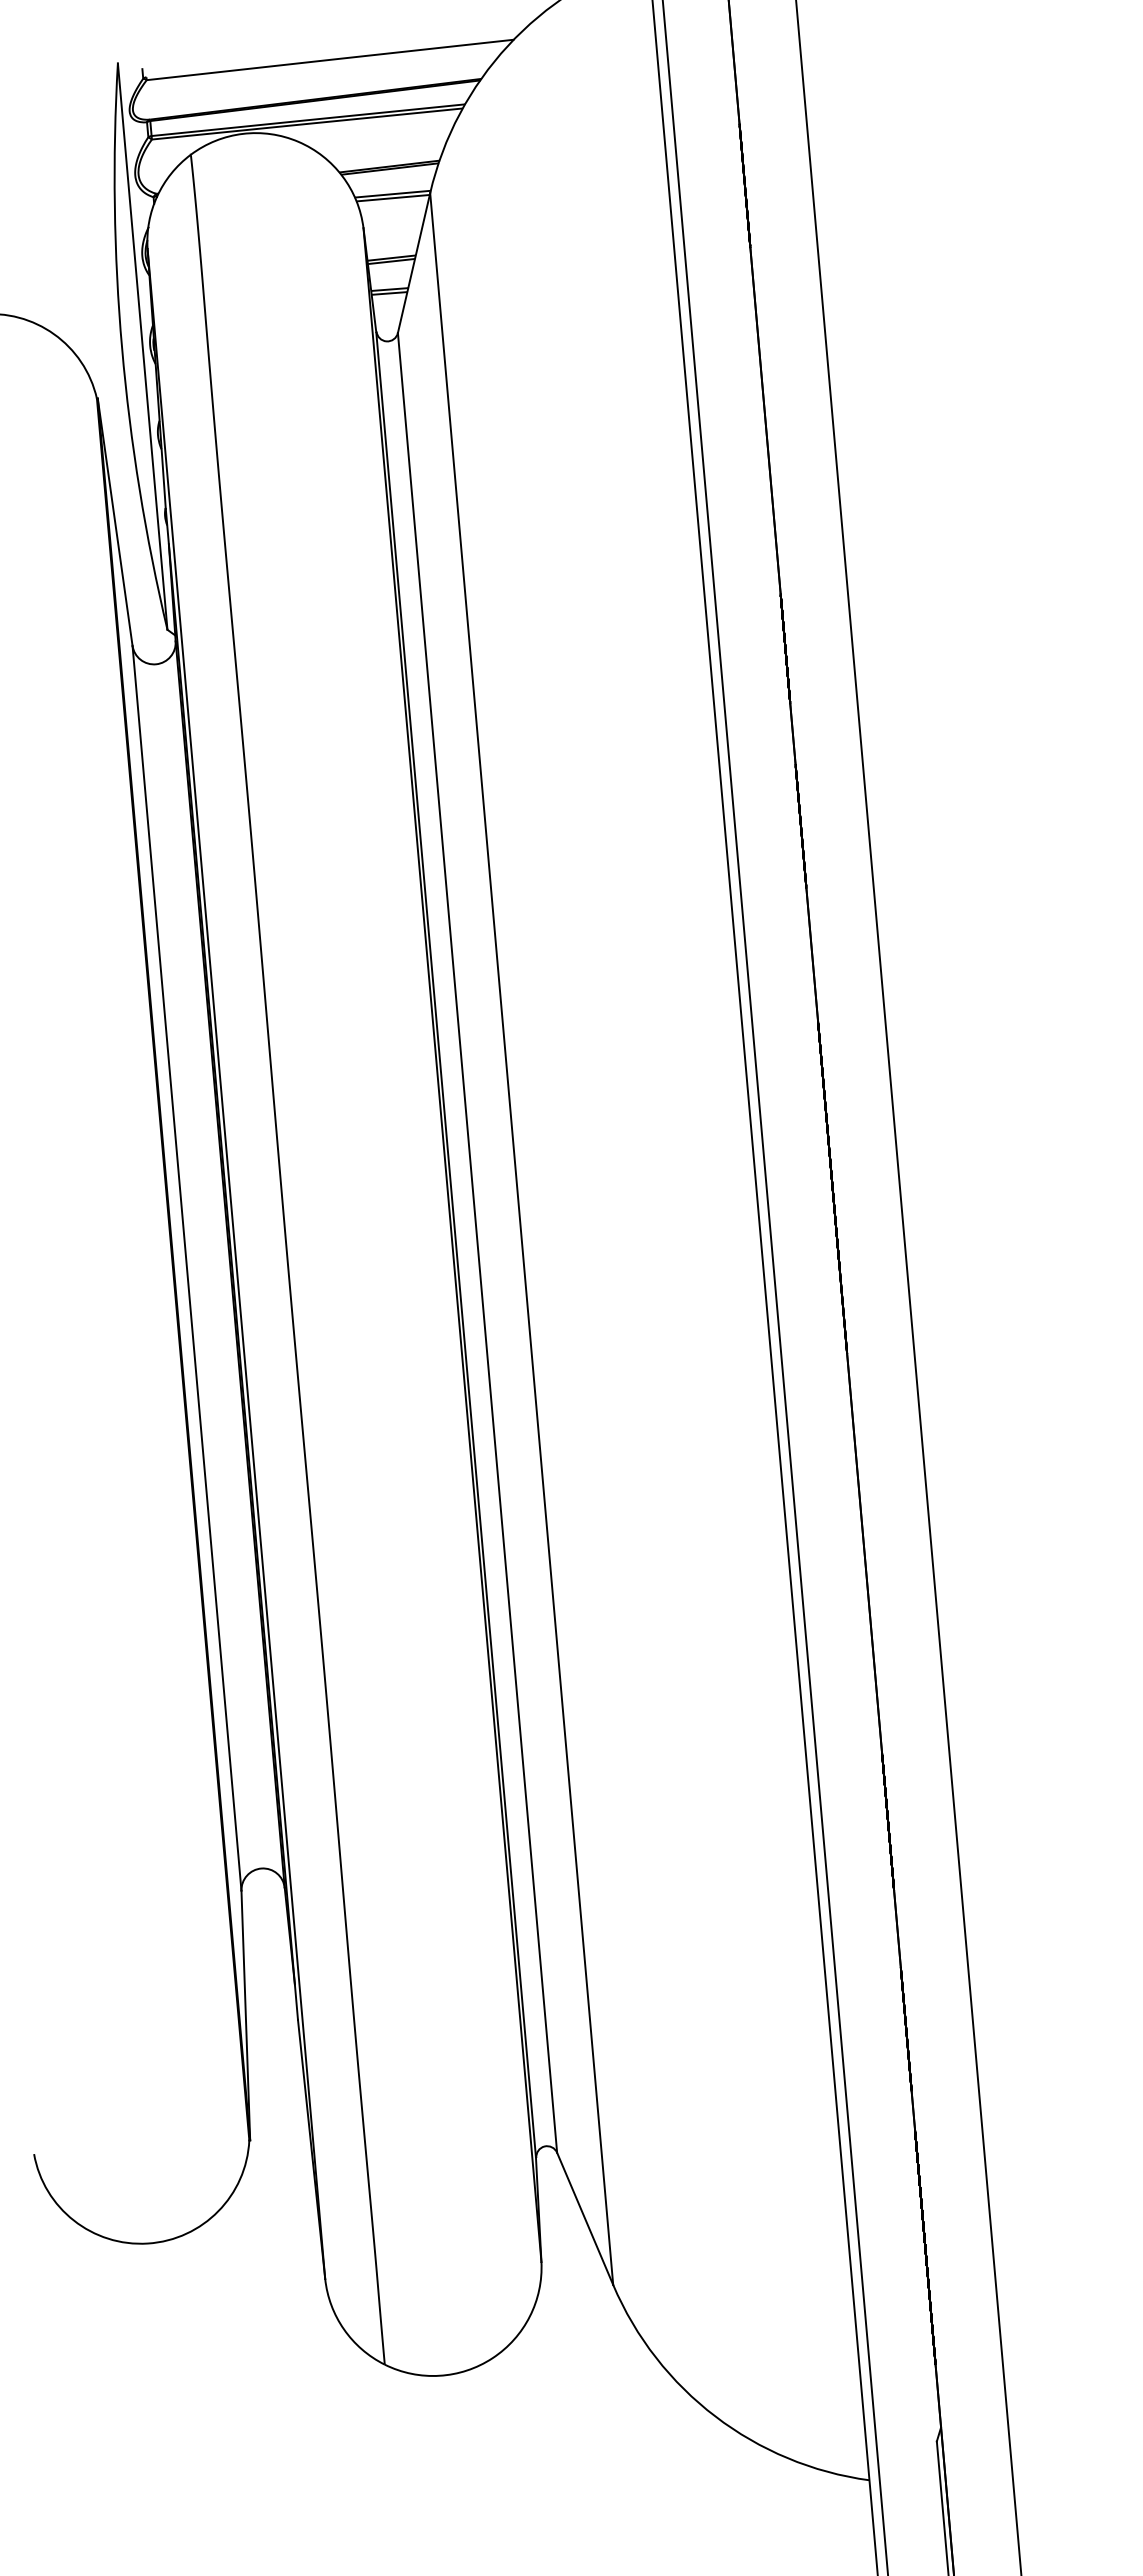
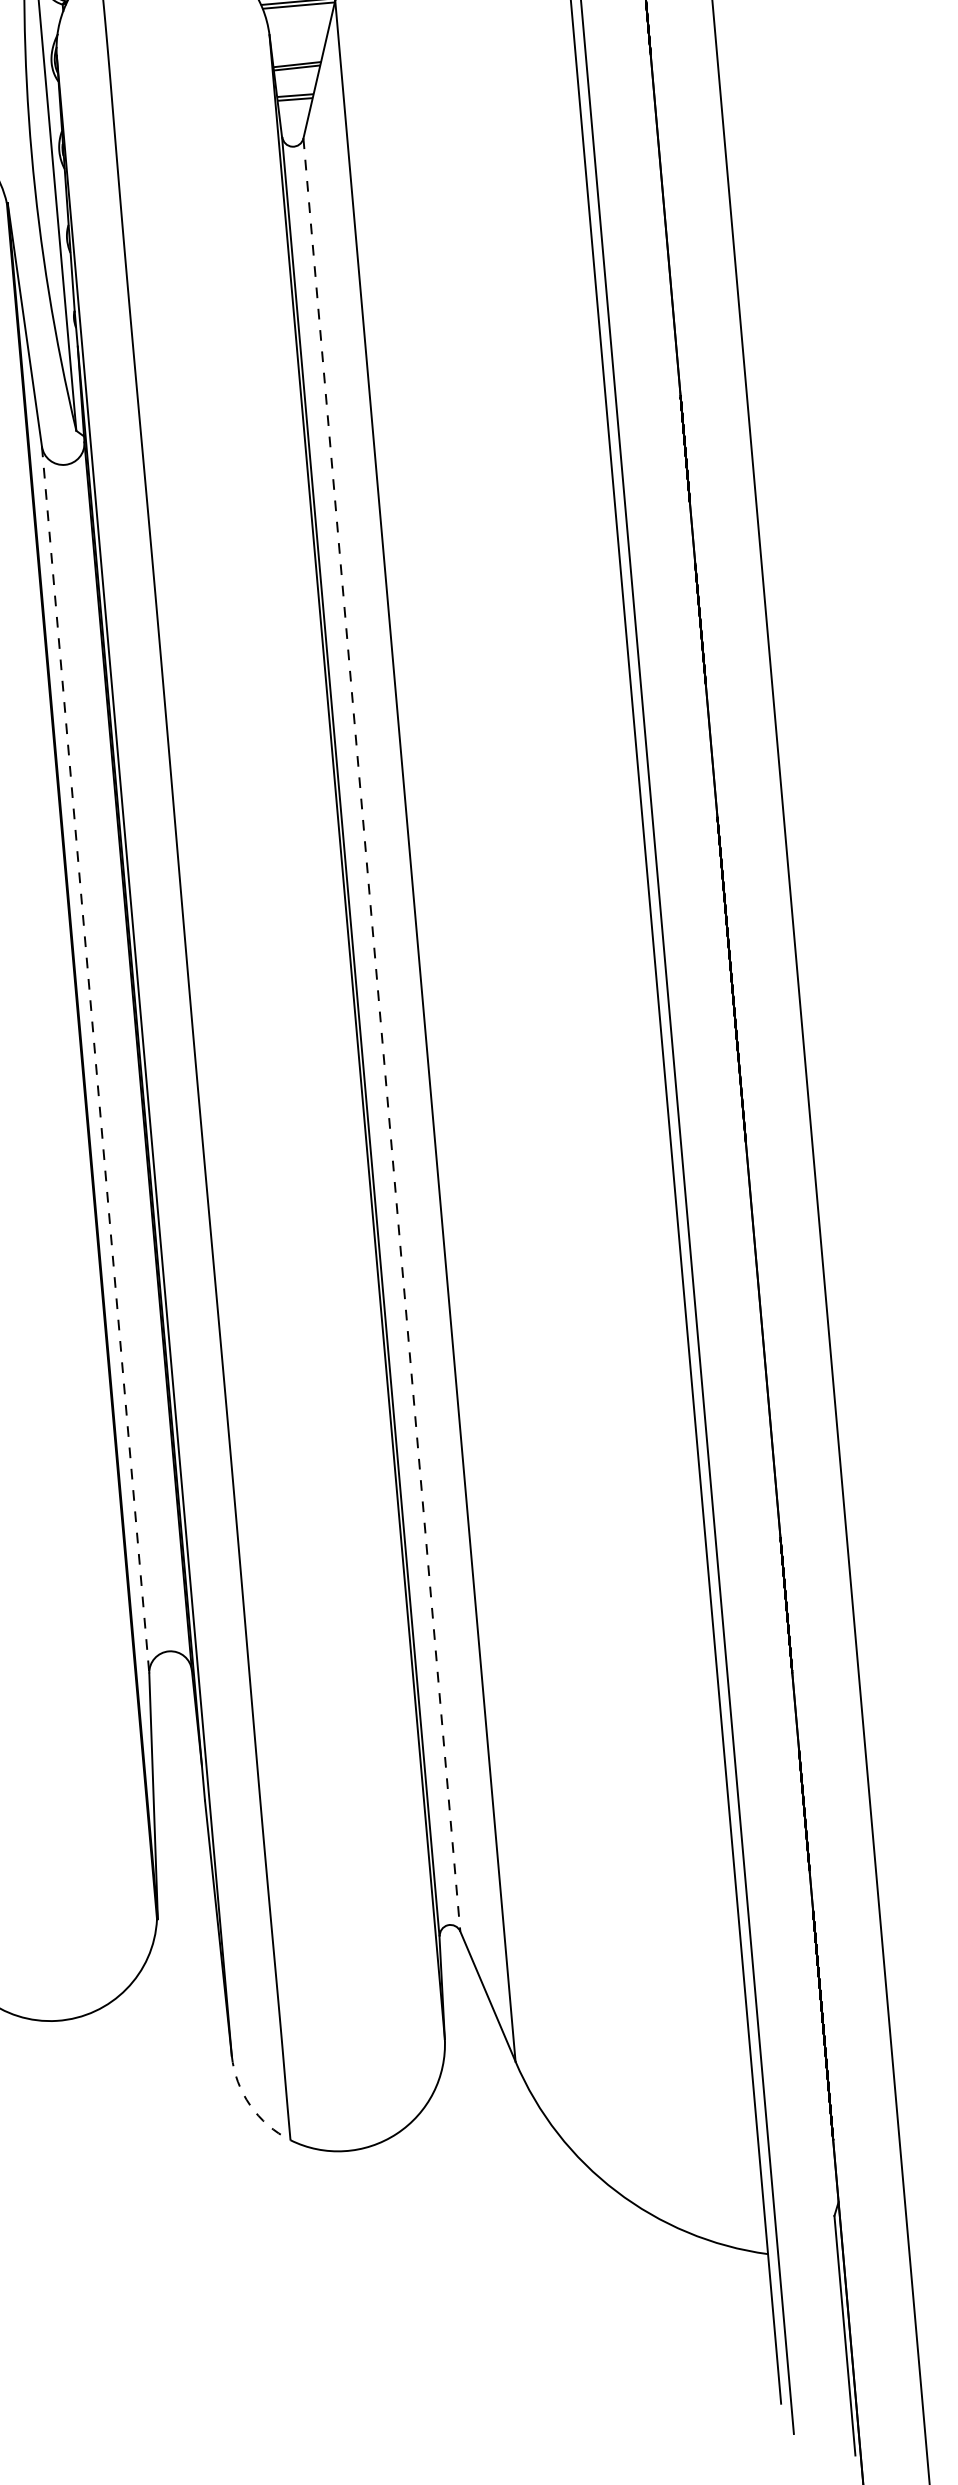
line: (477, 1243) -> (381, 1035), solid -> dashed
line: (187, 1268) -> (96, 1060), solid -> dashed
arc: (343, 2329) -> (249, 2105), solid -> dashed

